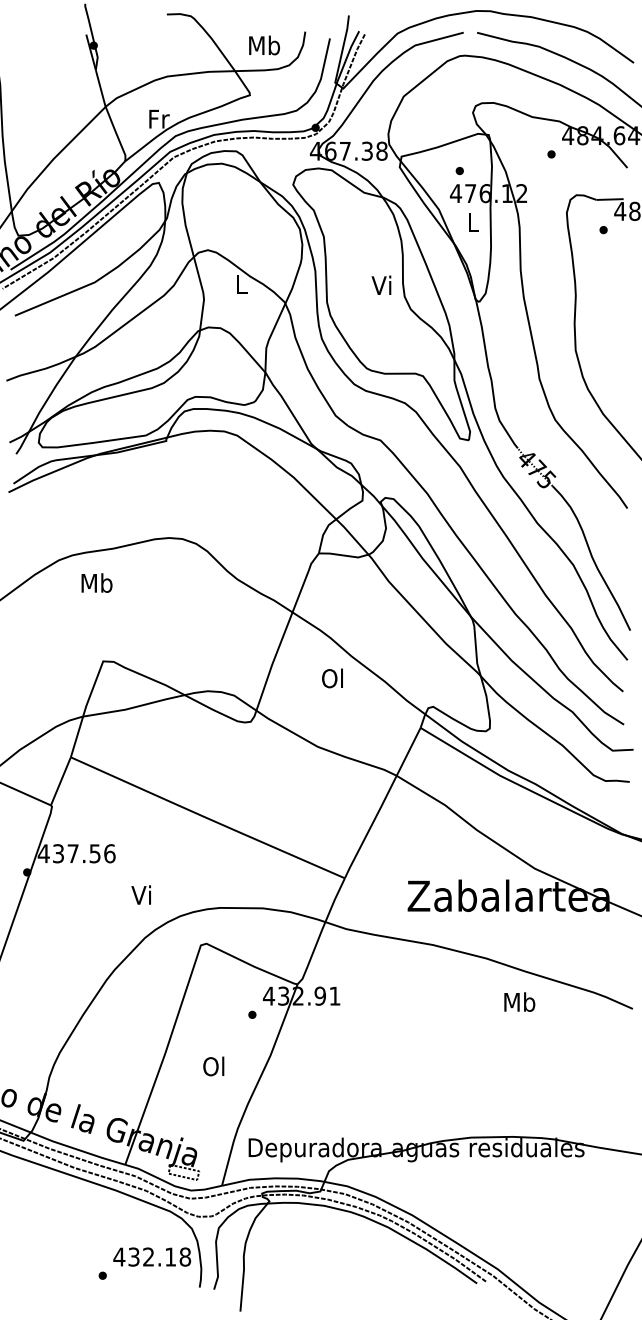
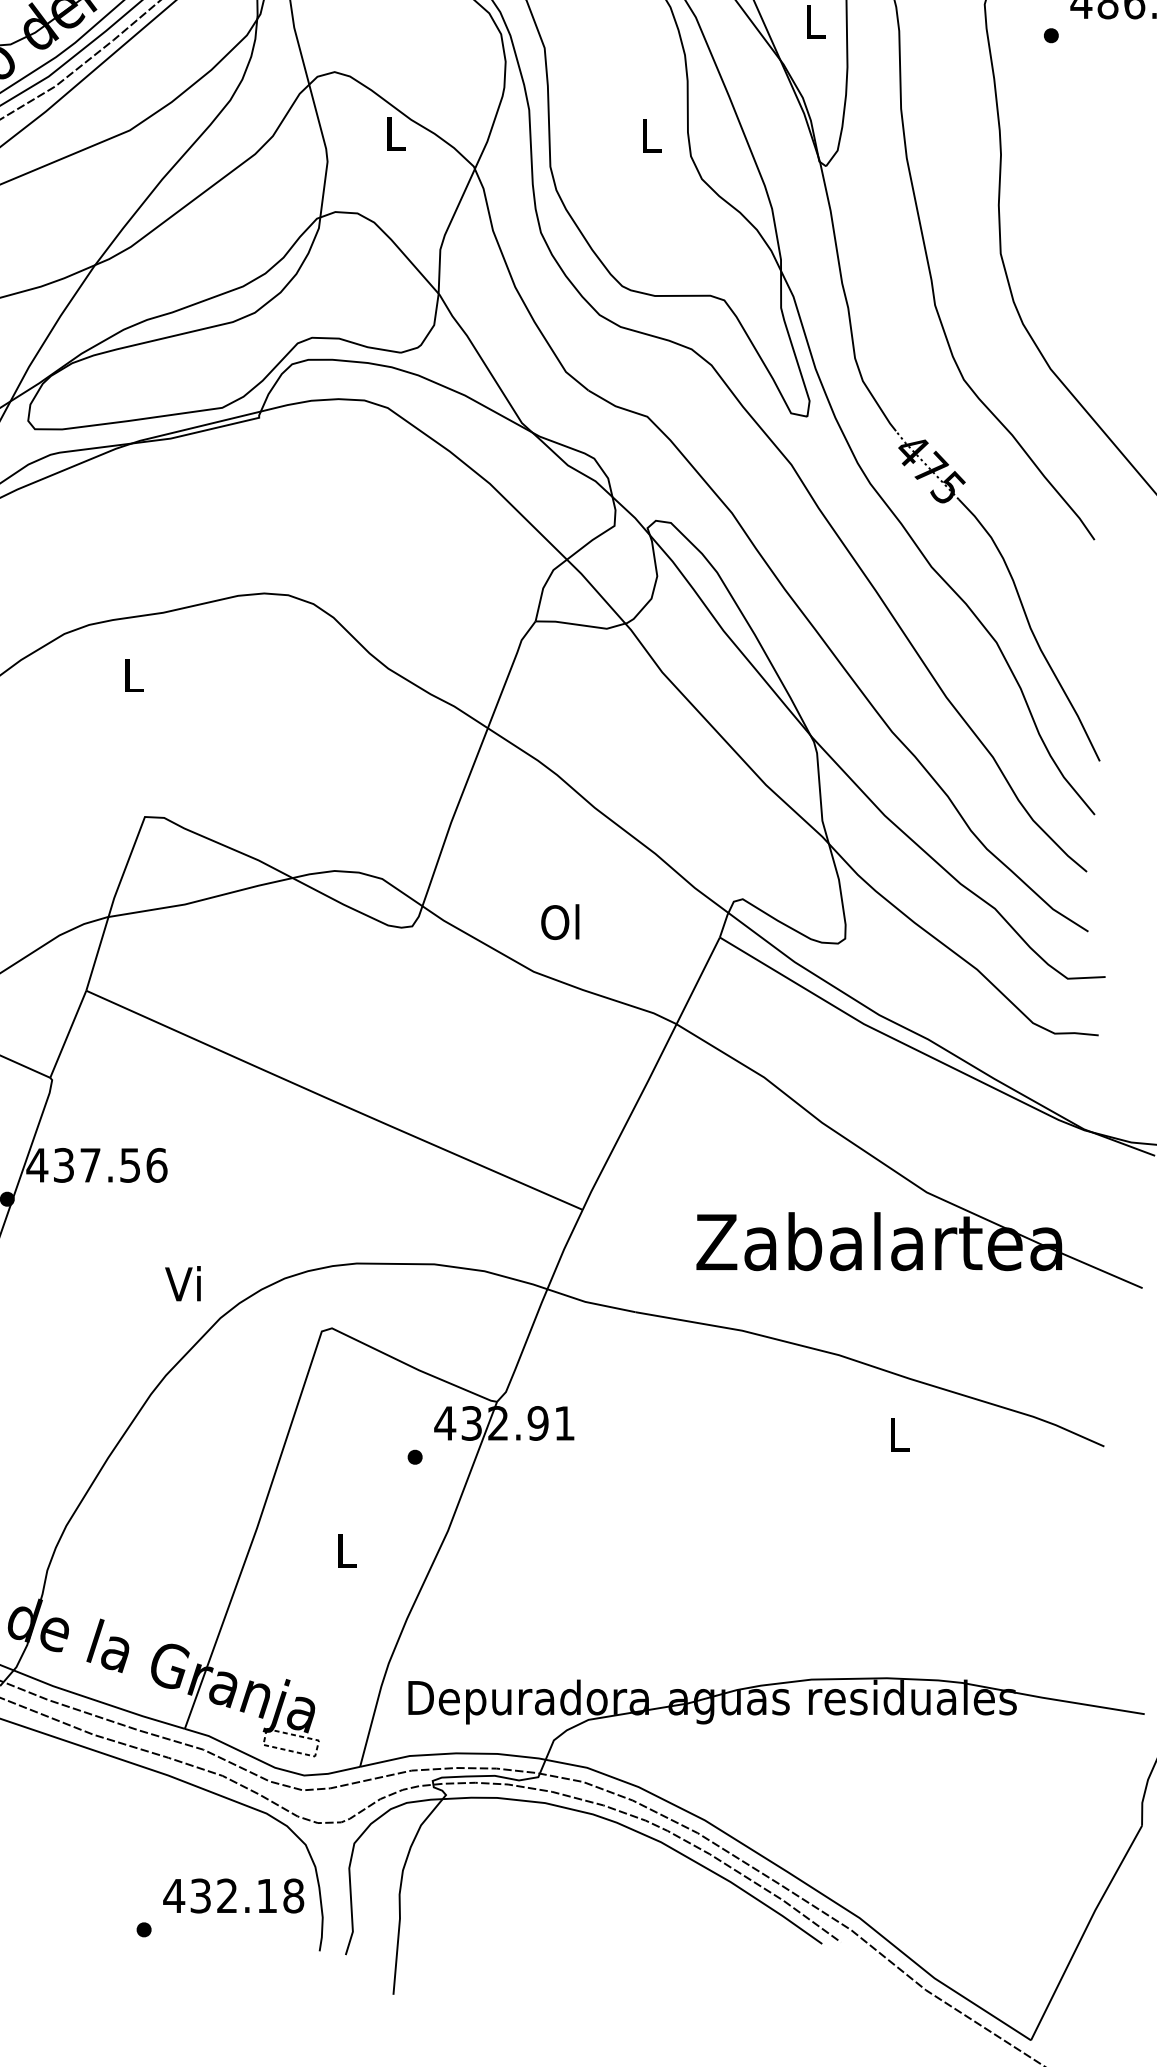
text: (381, 284) -> (648, 134), Vi -> L
text: (96, 582) -> (132, 674), Mb -> L
text: (332, 678) -> (560, 922), moved
text: (140, 894) -> (181, 1282), moved
text: (519, 1001) -> (898, 1433), Mb -> L
text: (213, 1066) -> (344, 1550), Ol -> L

